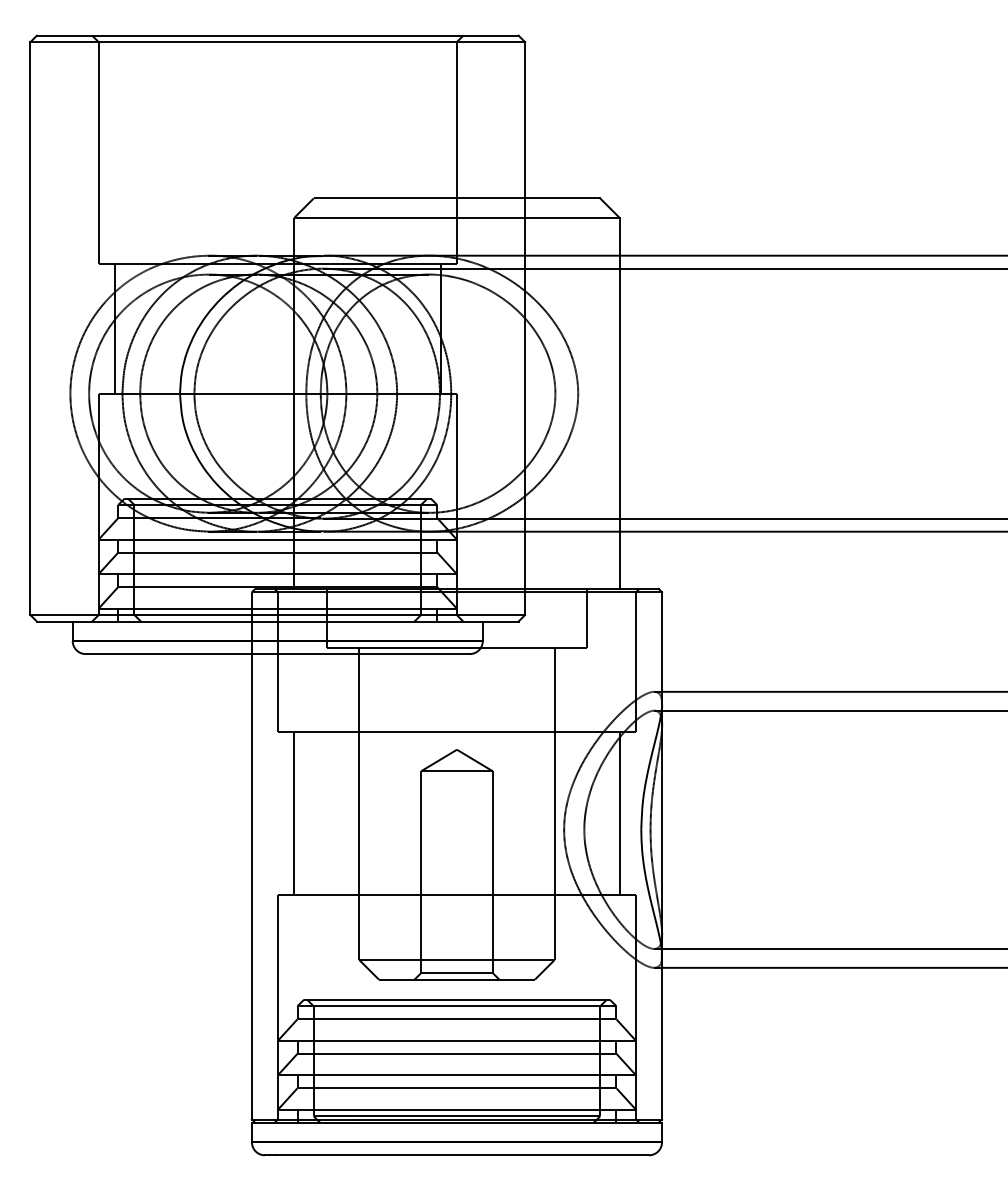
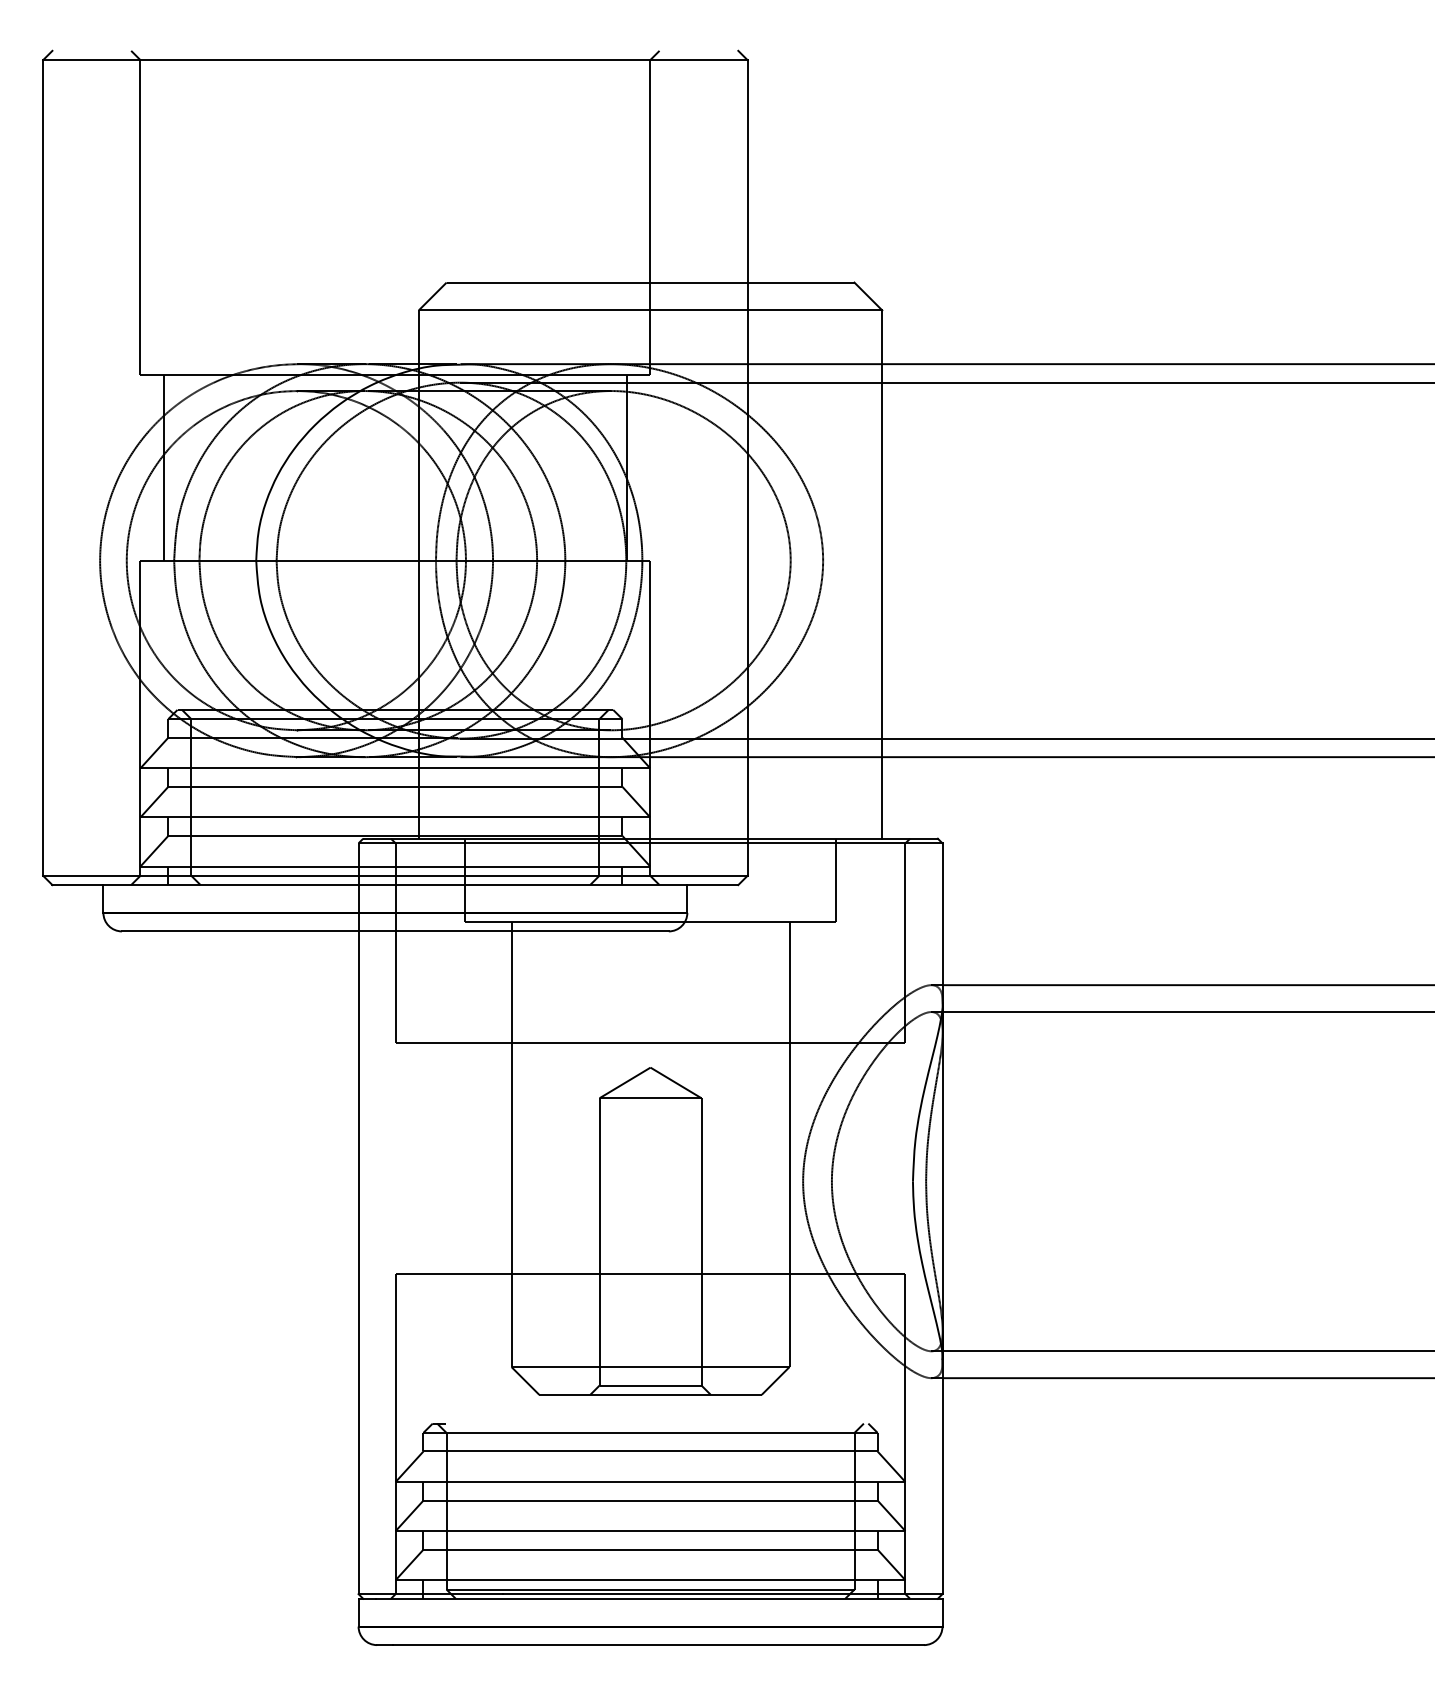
line: (277, 35) -> (395, 50), removed
line: (294, 813) -> (418, 1158), removed
line: (619, 813) -> (882, 1158), removed
line: (461, 999) -> (656, 1423), removed

